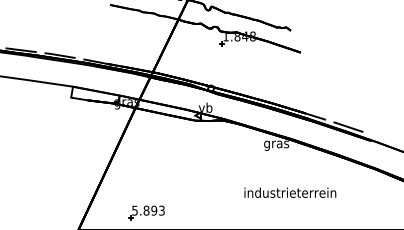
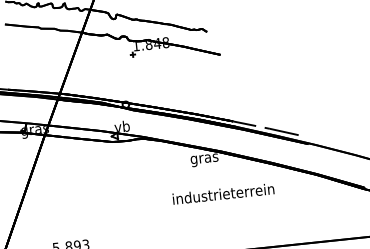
text: (290, 192) -> (223, 193), moved

